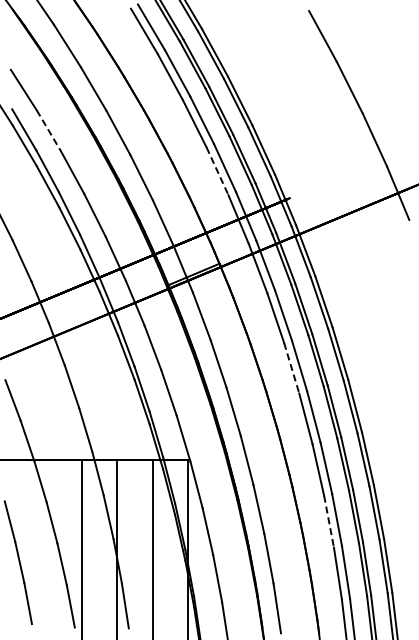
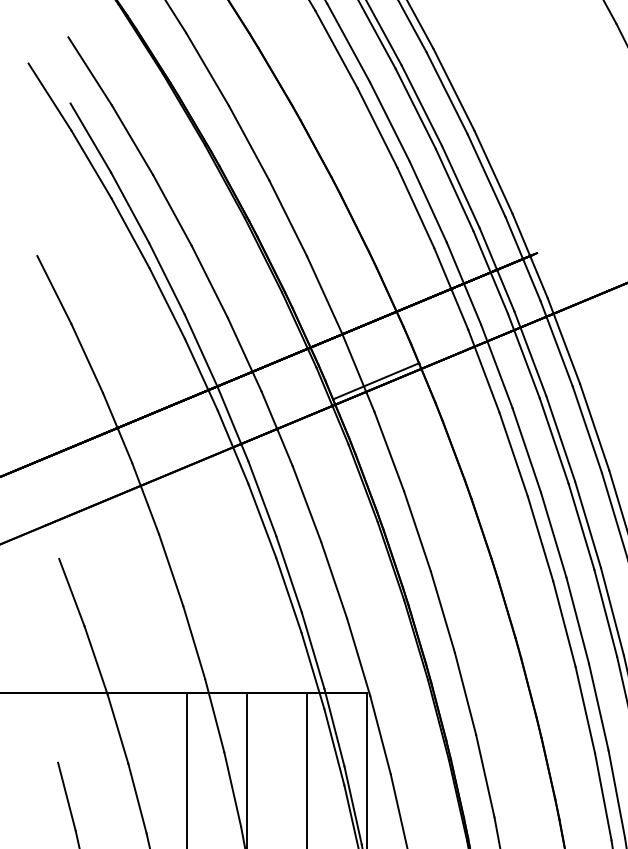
line: (49, 131) -> (133, 140), dashed -> solid
line: (217, 171) -> (415, 208), dashed -> solid
line: (291, 368) -> (540, 539), dashed -> solid
line: (329, 522) -> (604, 798), dashed -> solid

